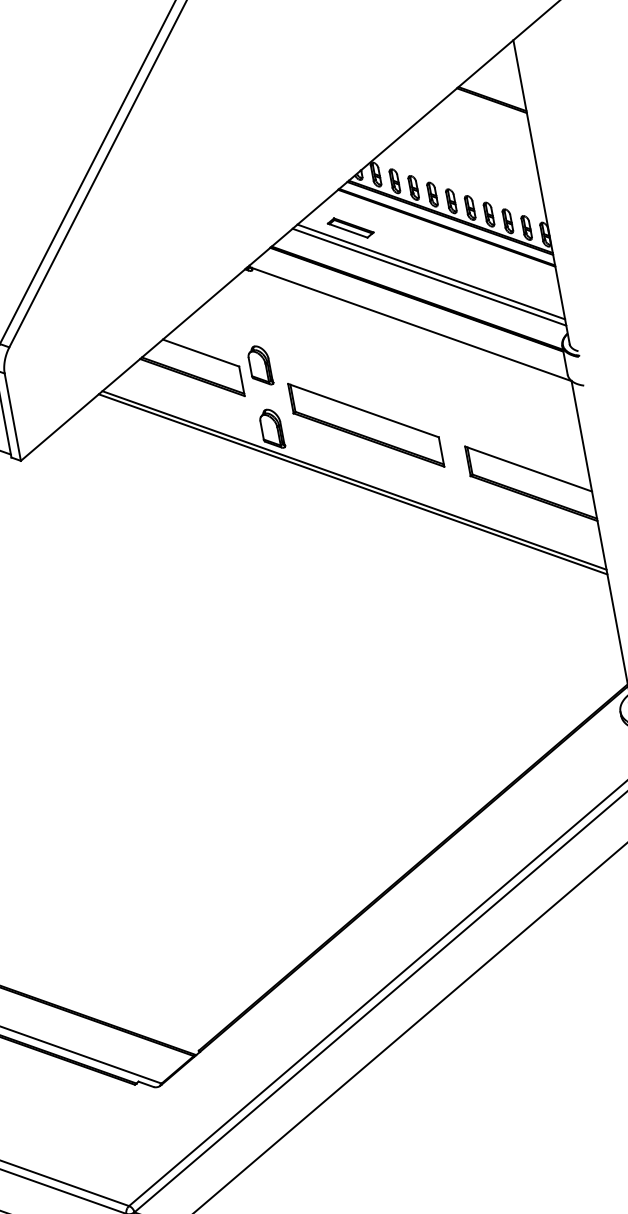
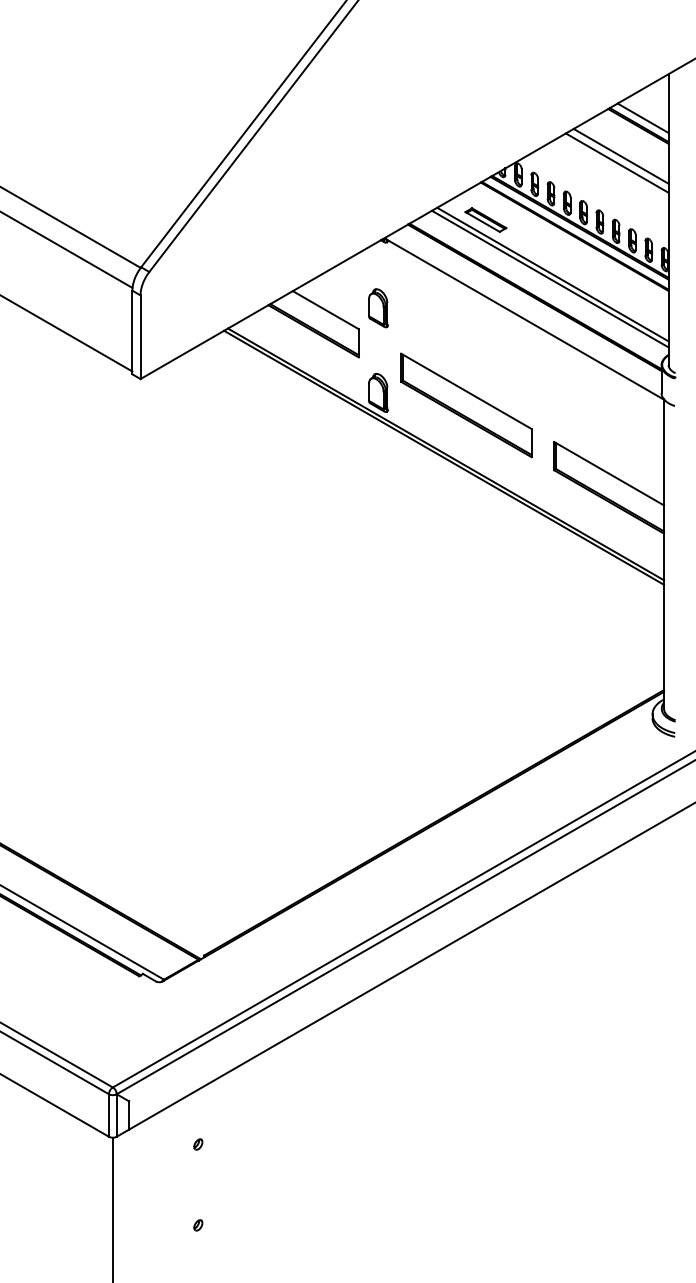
line: (494, 91) -> (642, 118), added
line: (478, 134) -> (620, 155), added
line: (476, 142) -> (616, 162), added
part: (260, 366) -> (378, 308), moved

